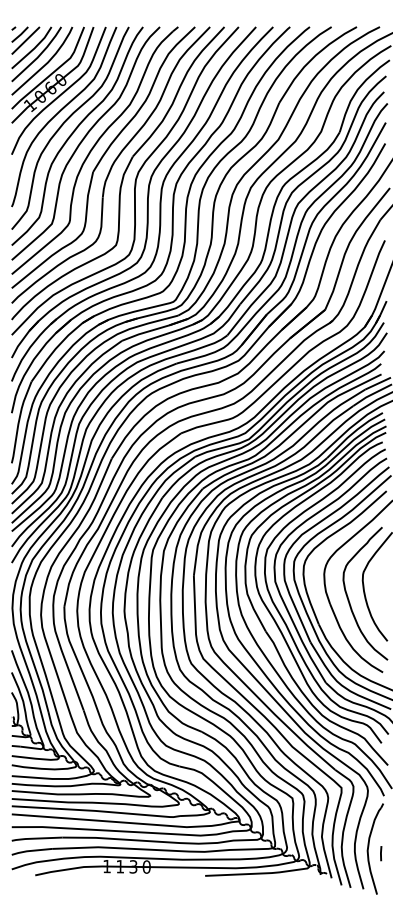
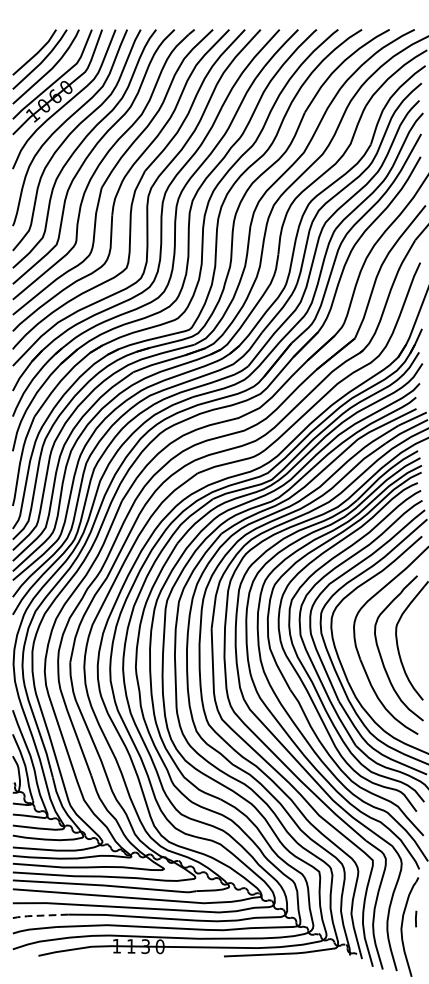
part: (25, 40) -> (27, 44), removed
line: (36, 838) -> (39, 915), solid -> dashed
line: (381, 853) -> (416, 918), moved

